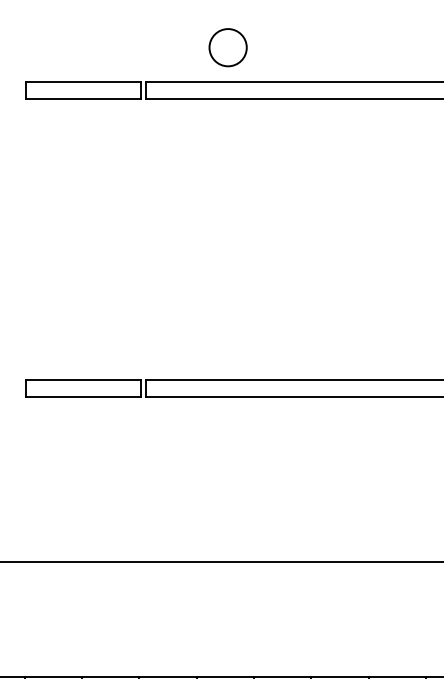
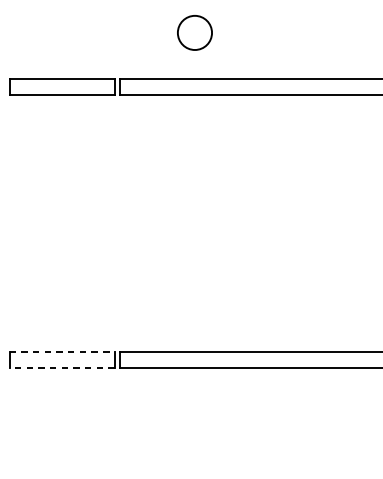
circle: (227, 47) -> (194, 32), moved
line: (83, 380) -> (62, 352), solid -> dashed
line: (82, 397) -> (61, 368), solid -> dashed

